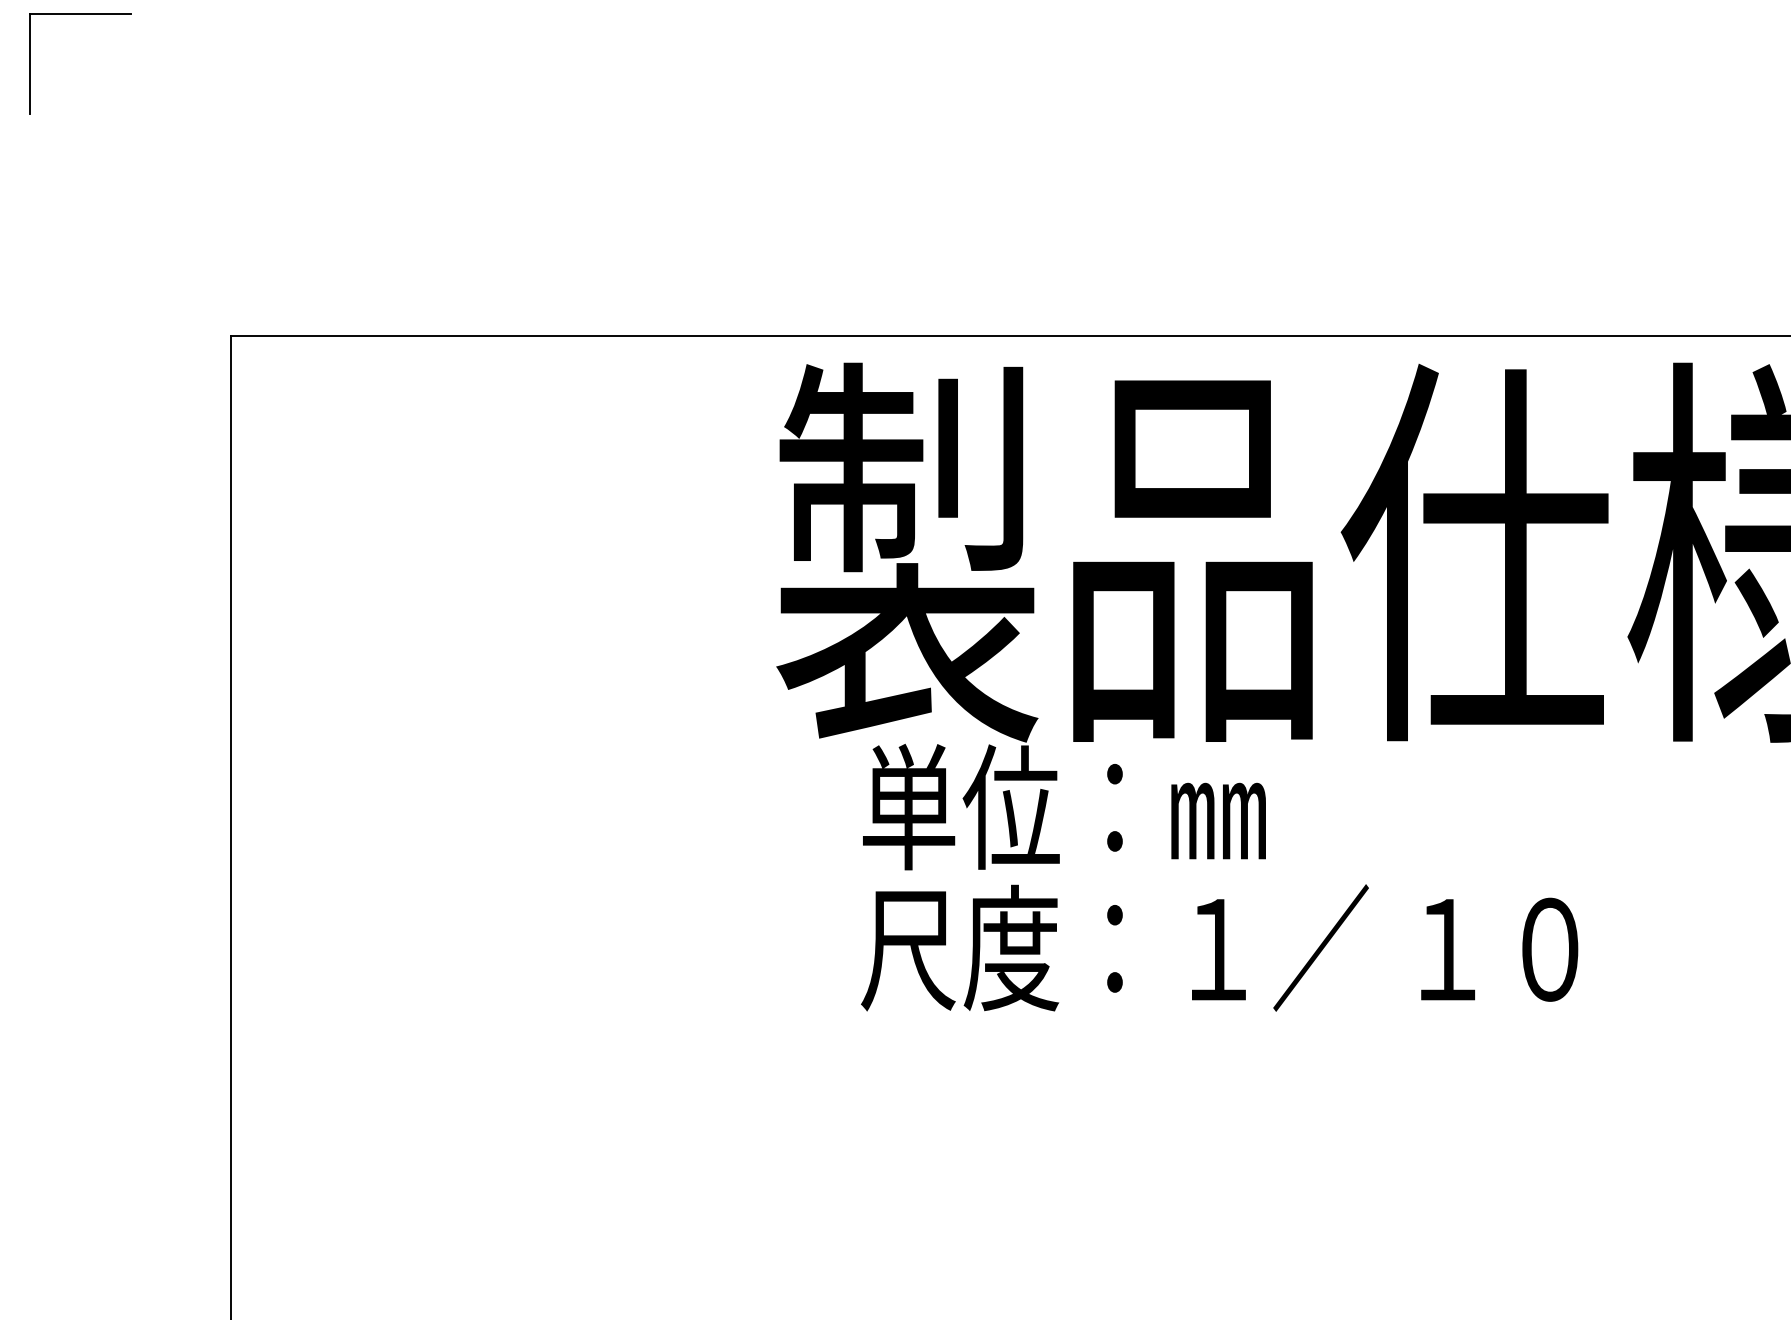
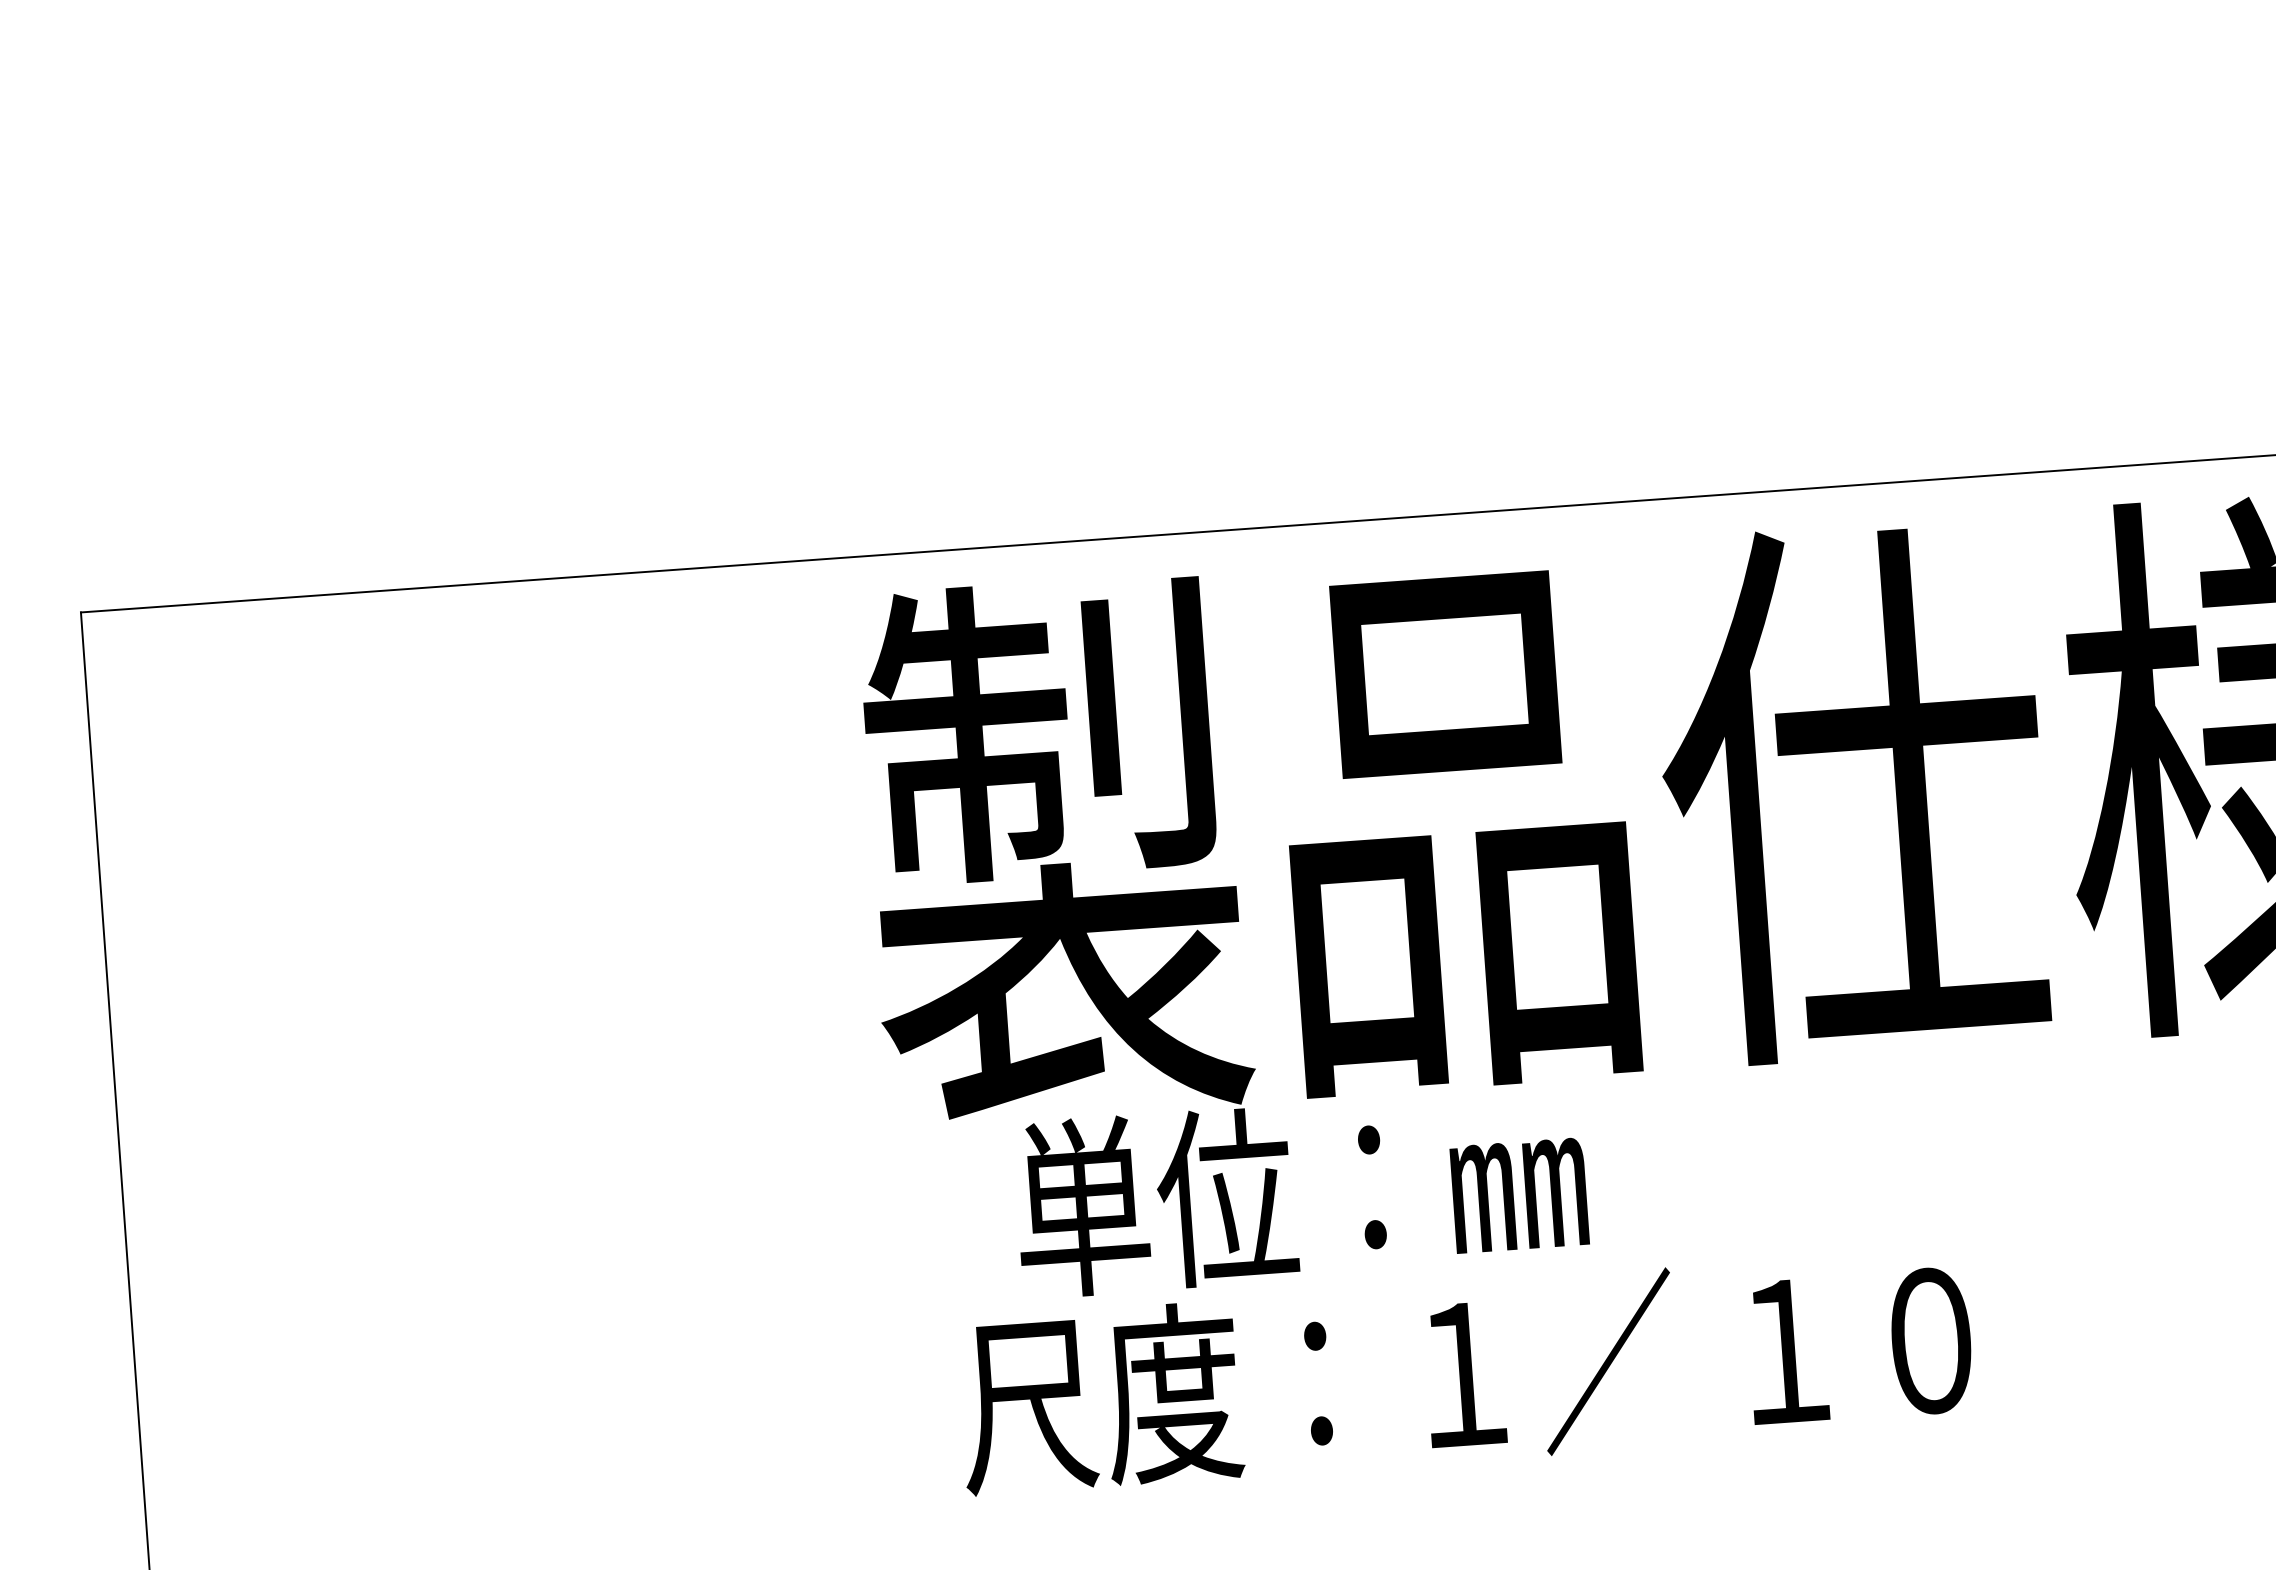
text: (1219, 947) -> (1465, 1371), moved

